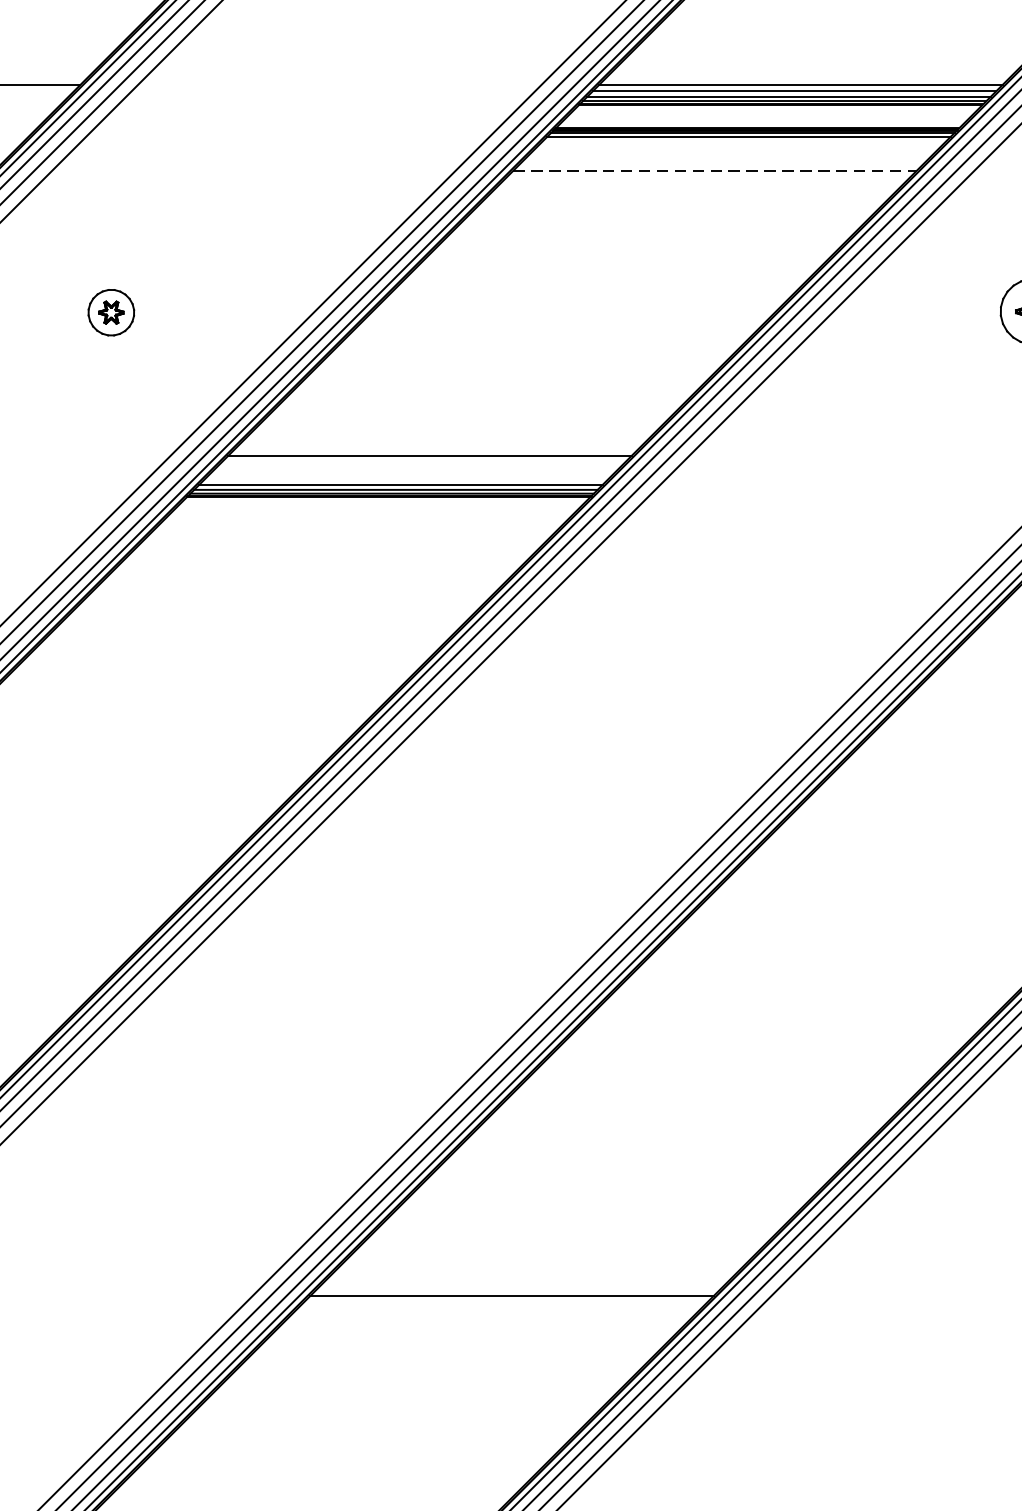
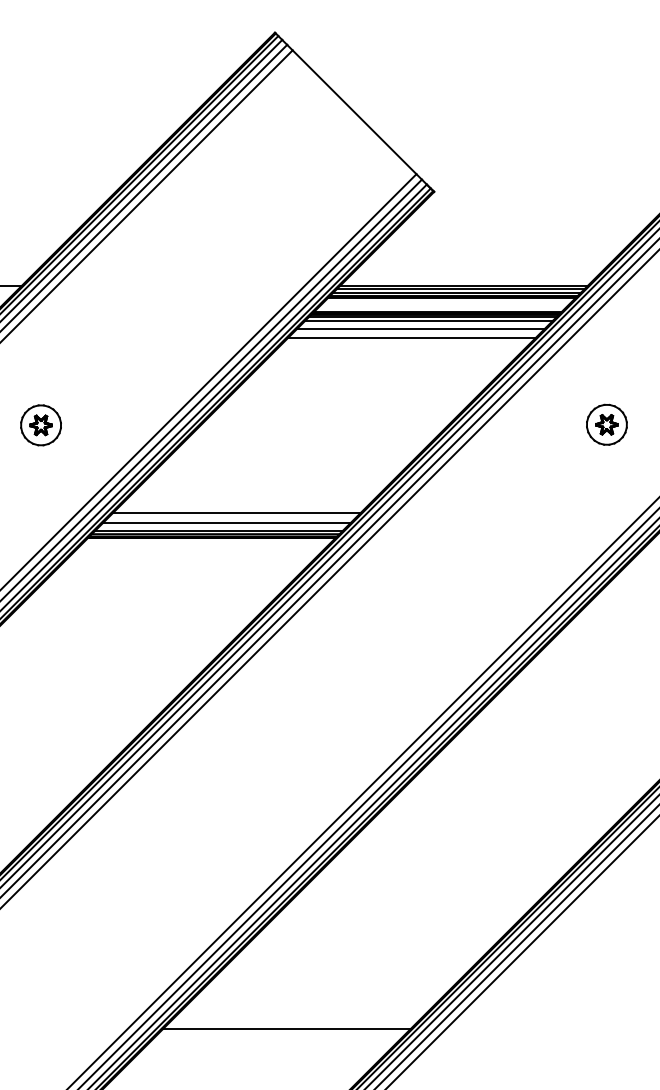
line: (744, 141) -> (429, 320), added
line: (731, 154) -> (421, 328), added
line: (714, 171) -> (411, 338), dashed -> solid
part: (110, 312) -> (40, 425), size x1.43
line: (413, 470) -> (226, 522), added

